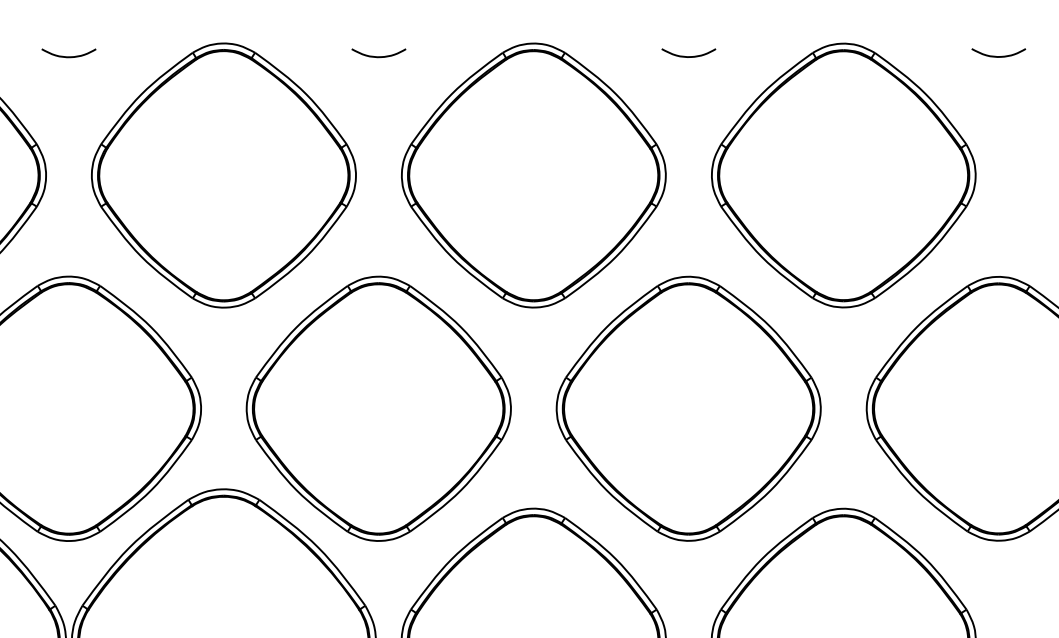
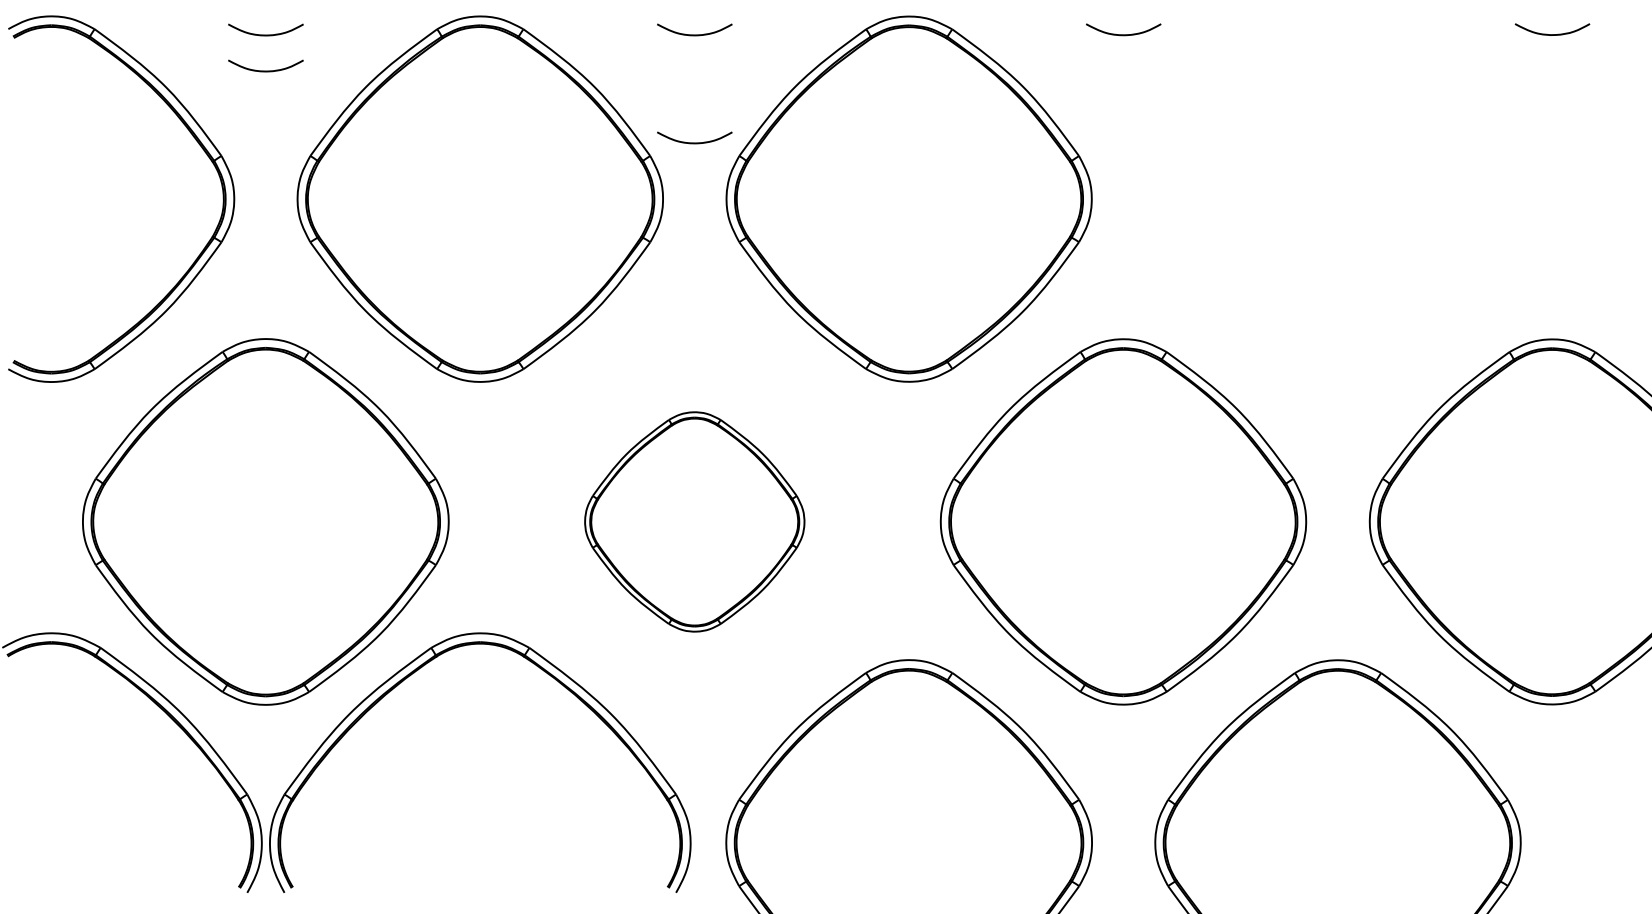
curve: (68, 82) -> (265, 70), added
curve: (378, 134) -> (694, 142), added
part: (843, 175) -> (1337, 198), removed
part: (378, 408) -> (694, 521), size x0.6

